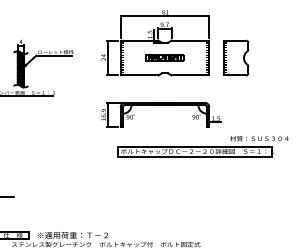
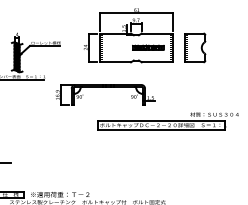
part: (165, 57) -> (148, 47), moved
part: (161, 105) -> (105, 87), moved

